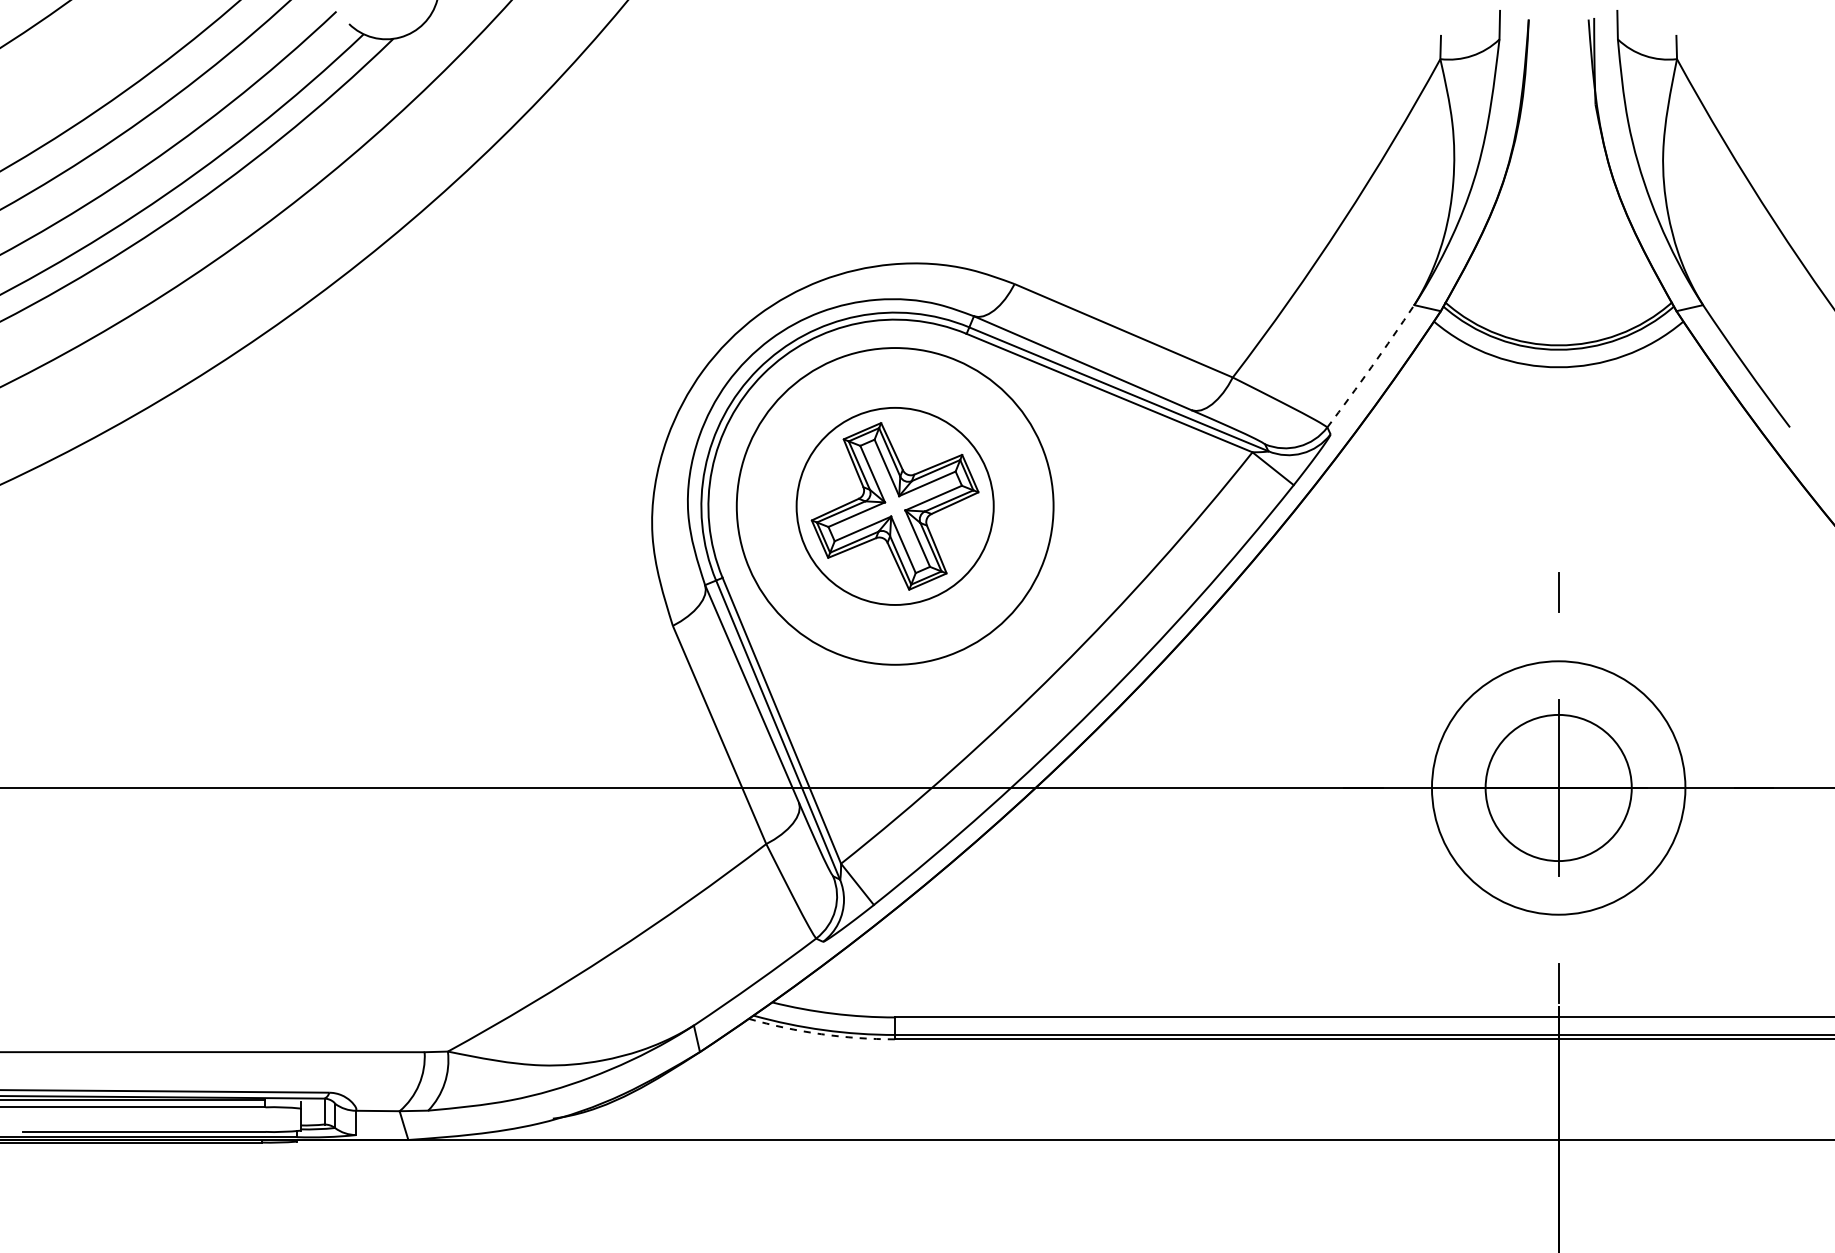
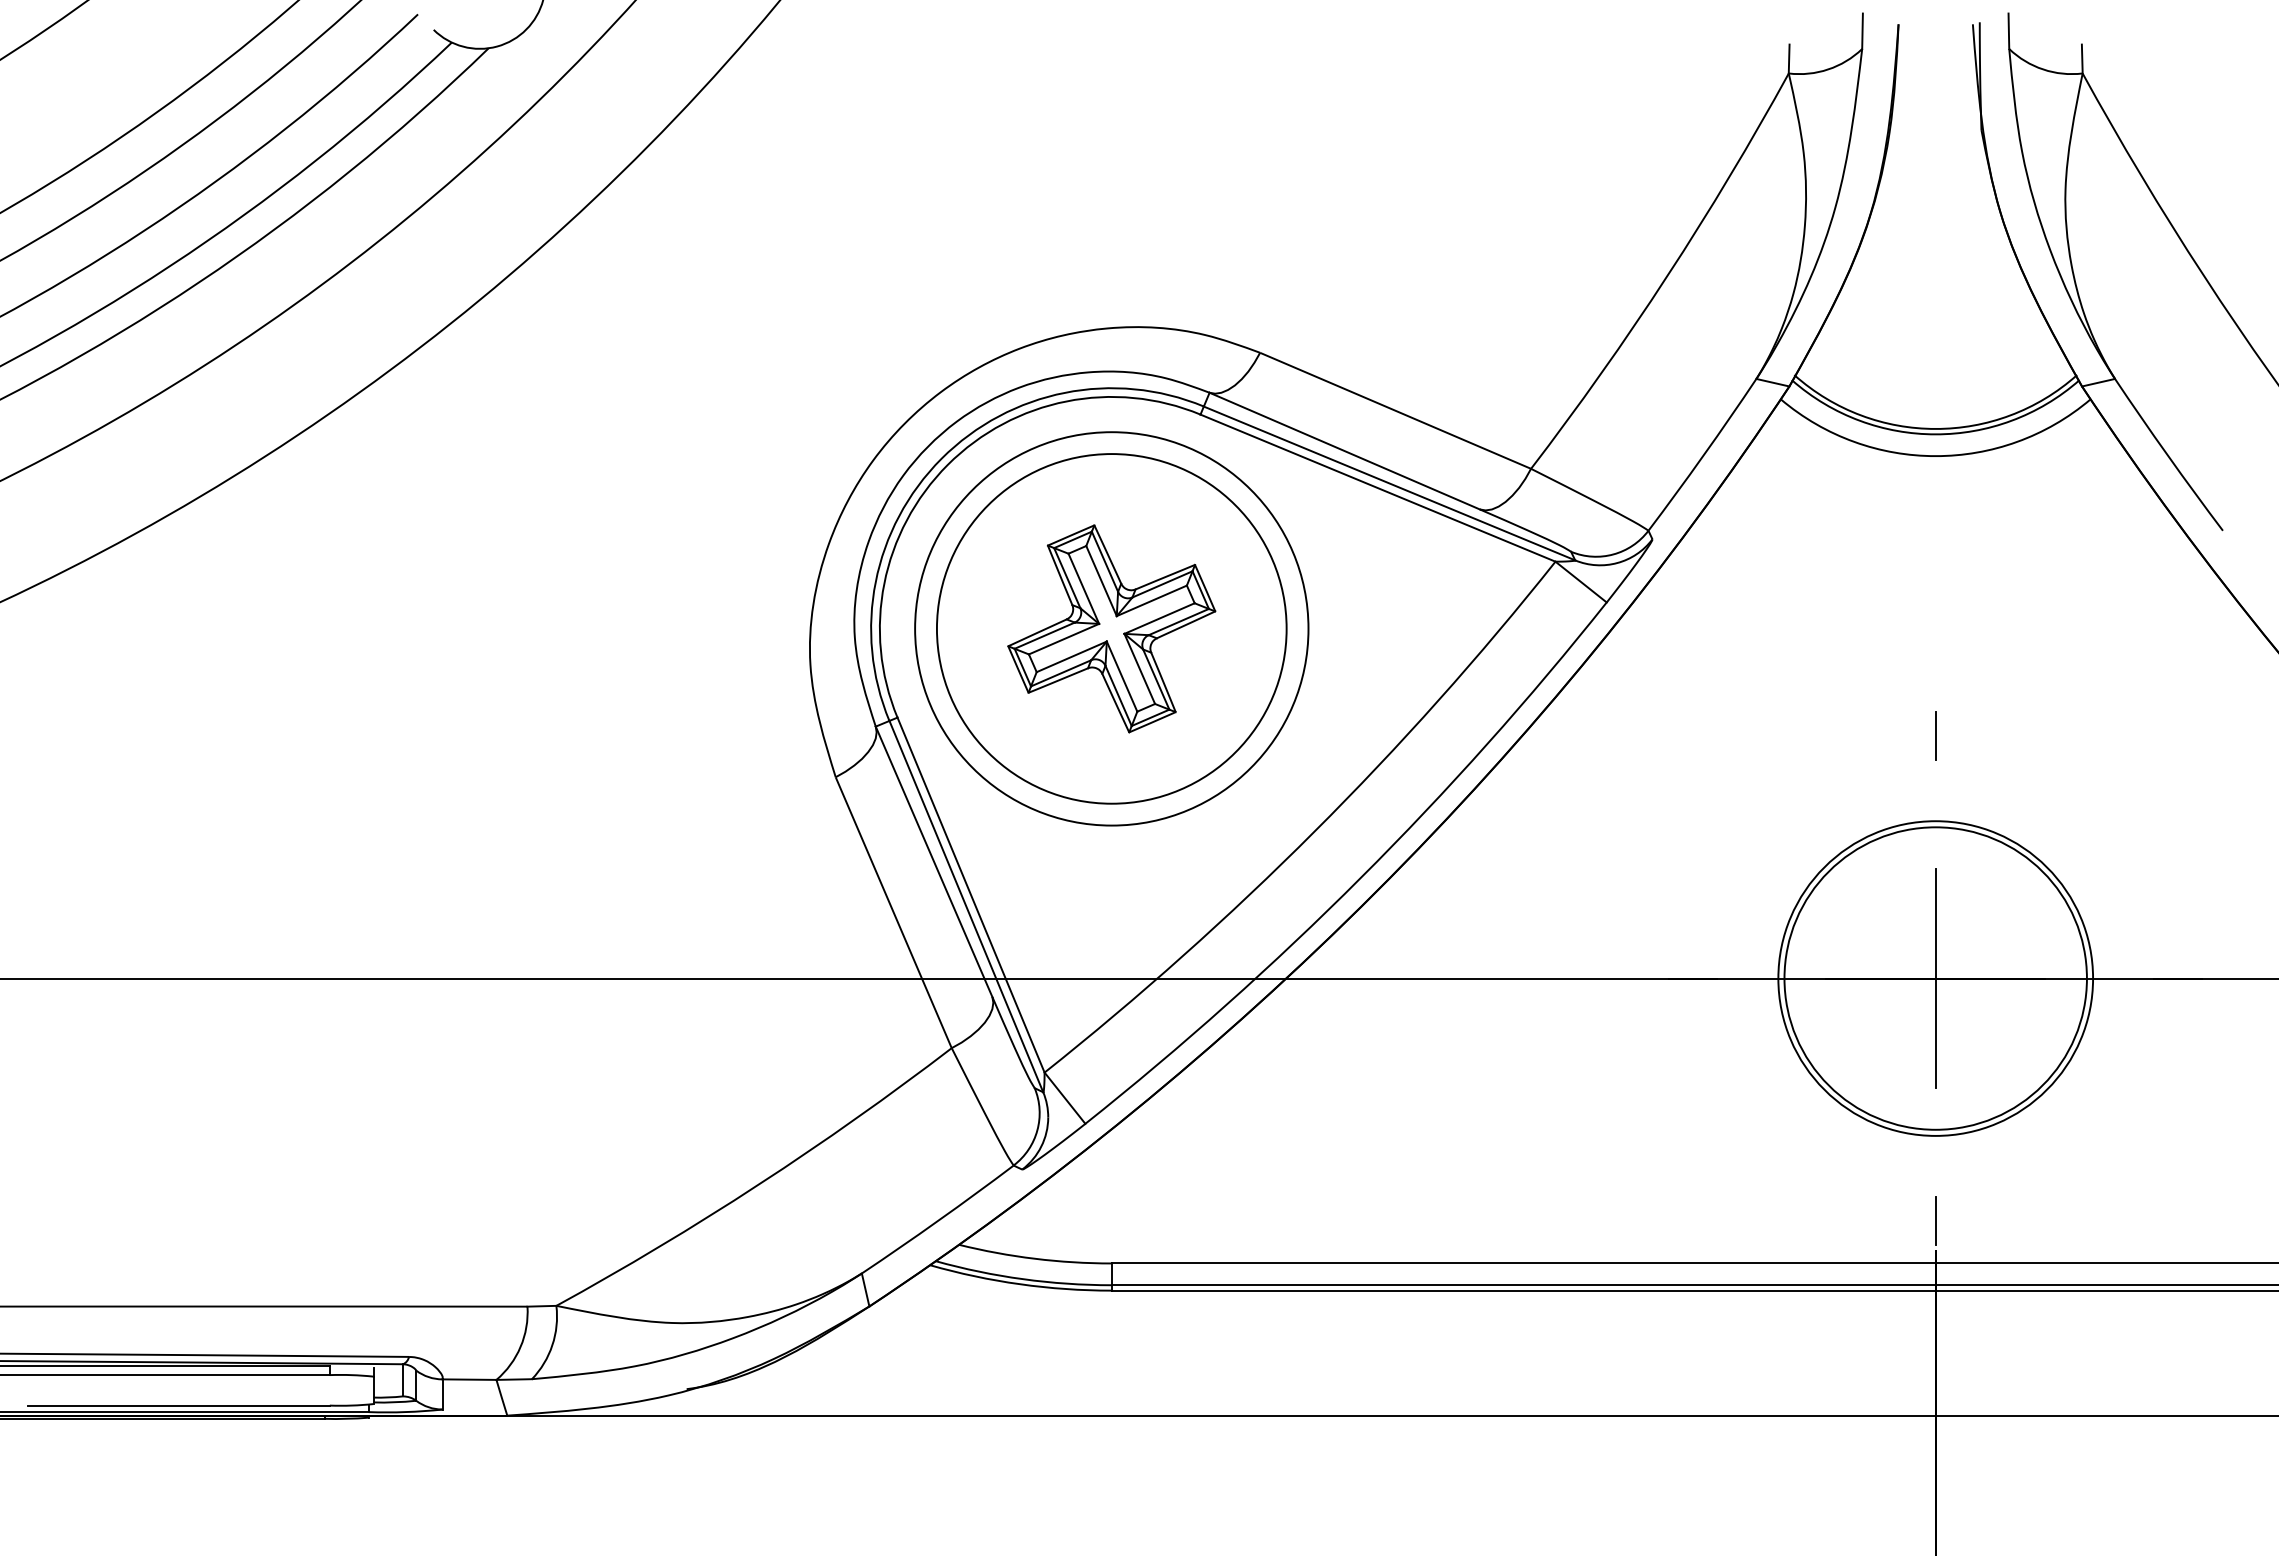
arc: (1371, 366) -> (1703, 455), dashed -> solid
circle: (894, 506) -> (1111, 628), size x1.43
circle: (1558, 787) -> (1935, 978), size x1.67
arc: (821, 1034) -> (1020, 1284), dashed -> solid

